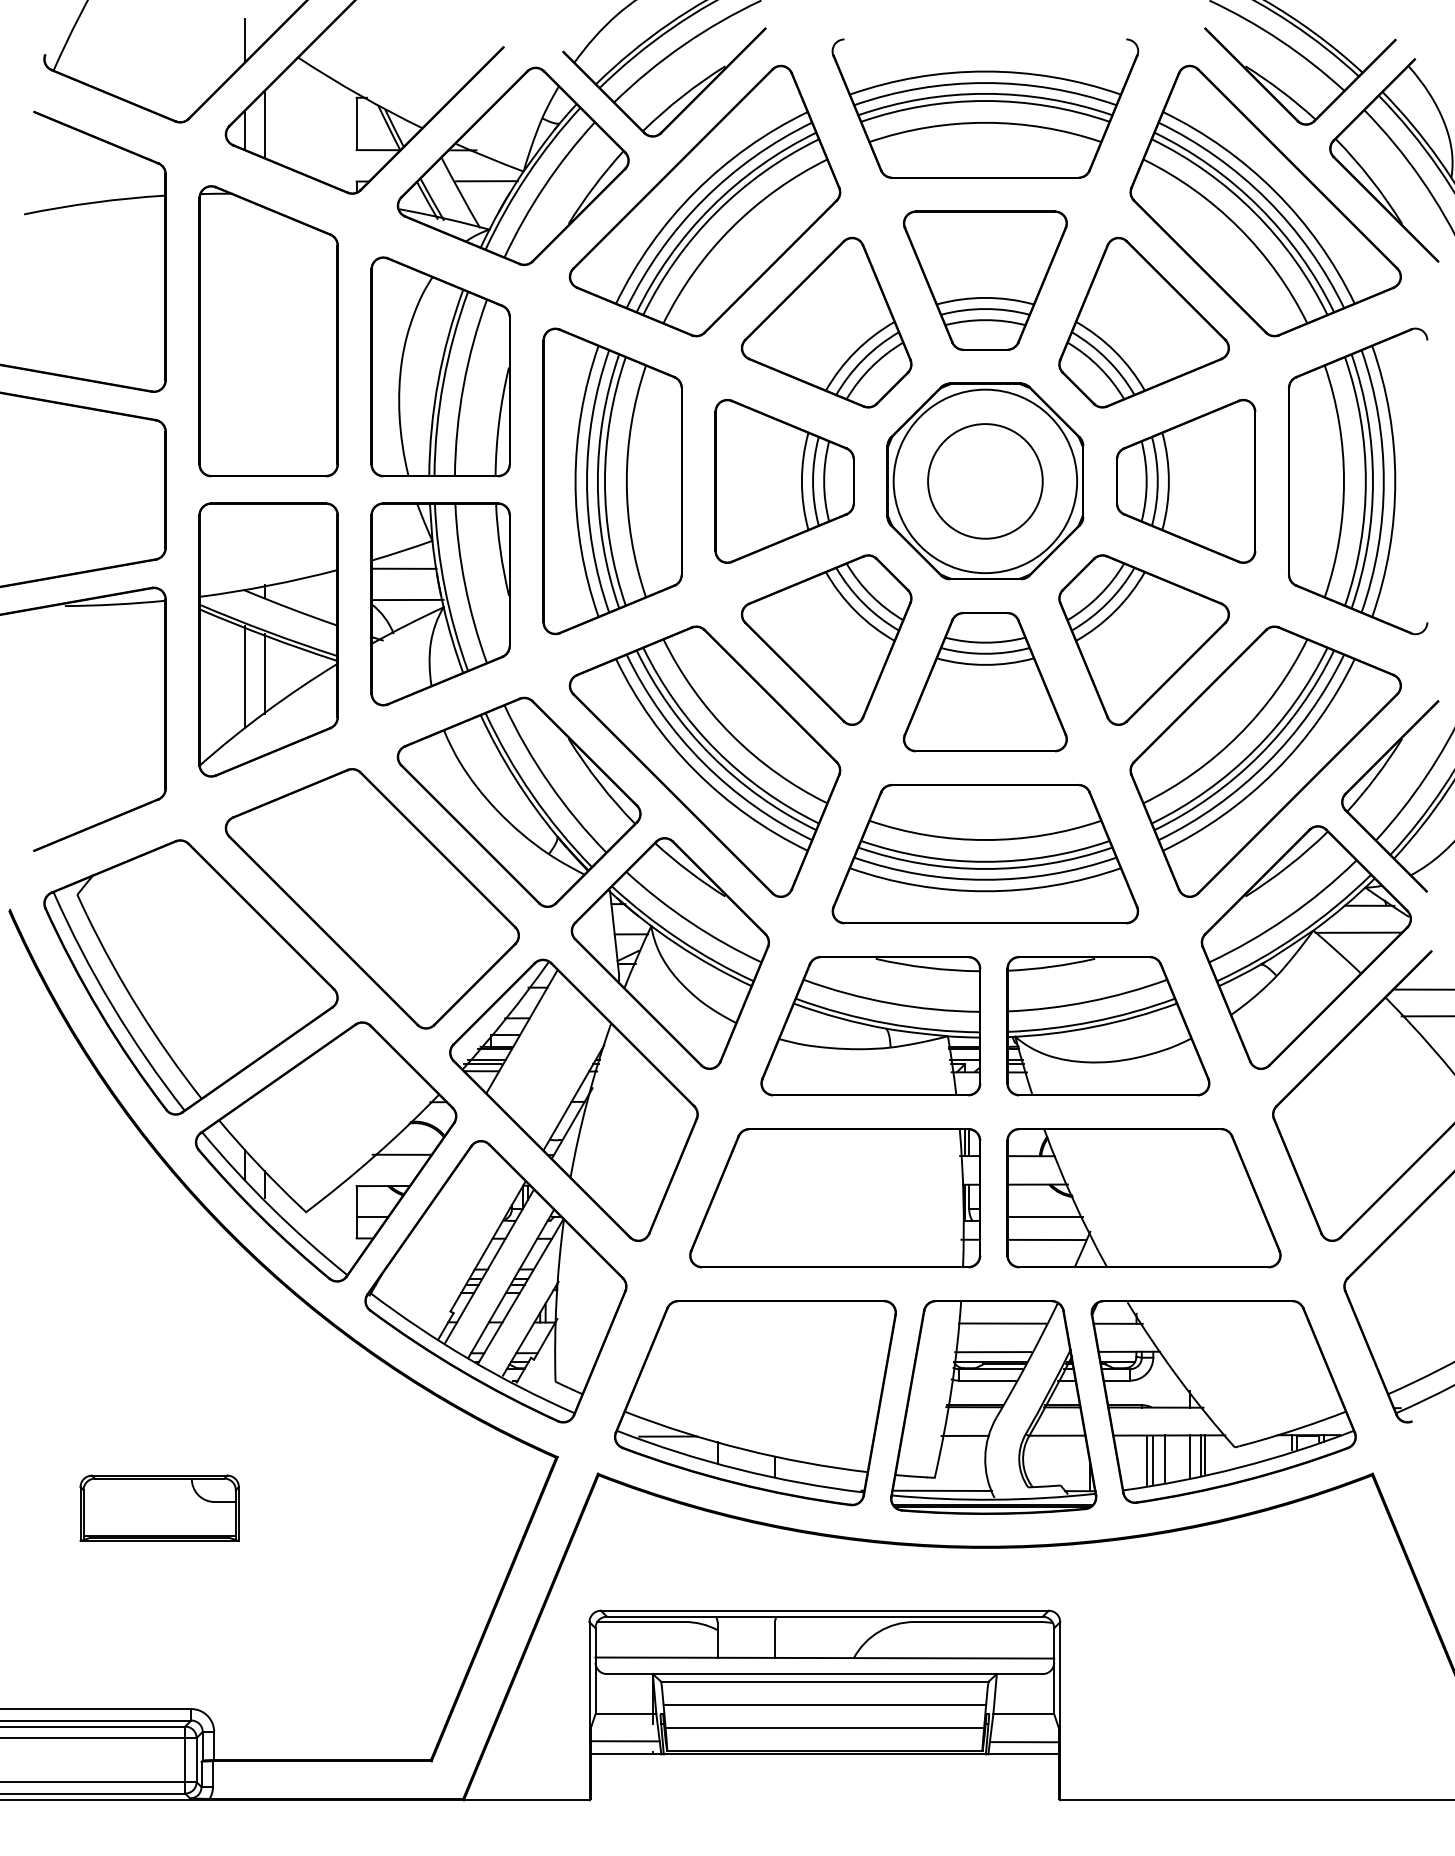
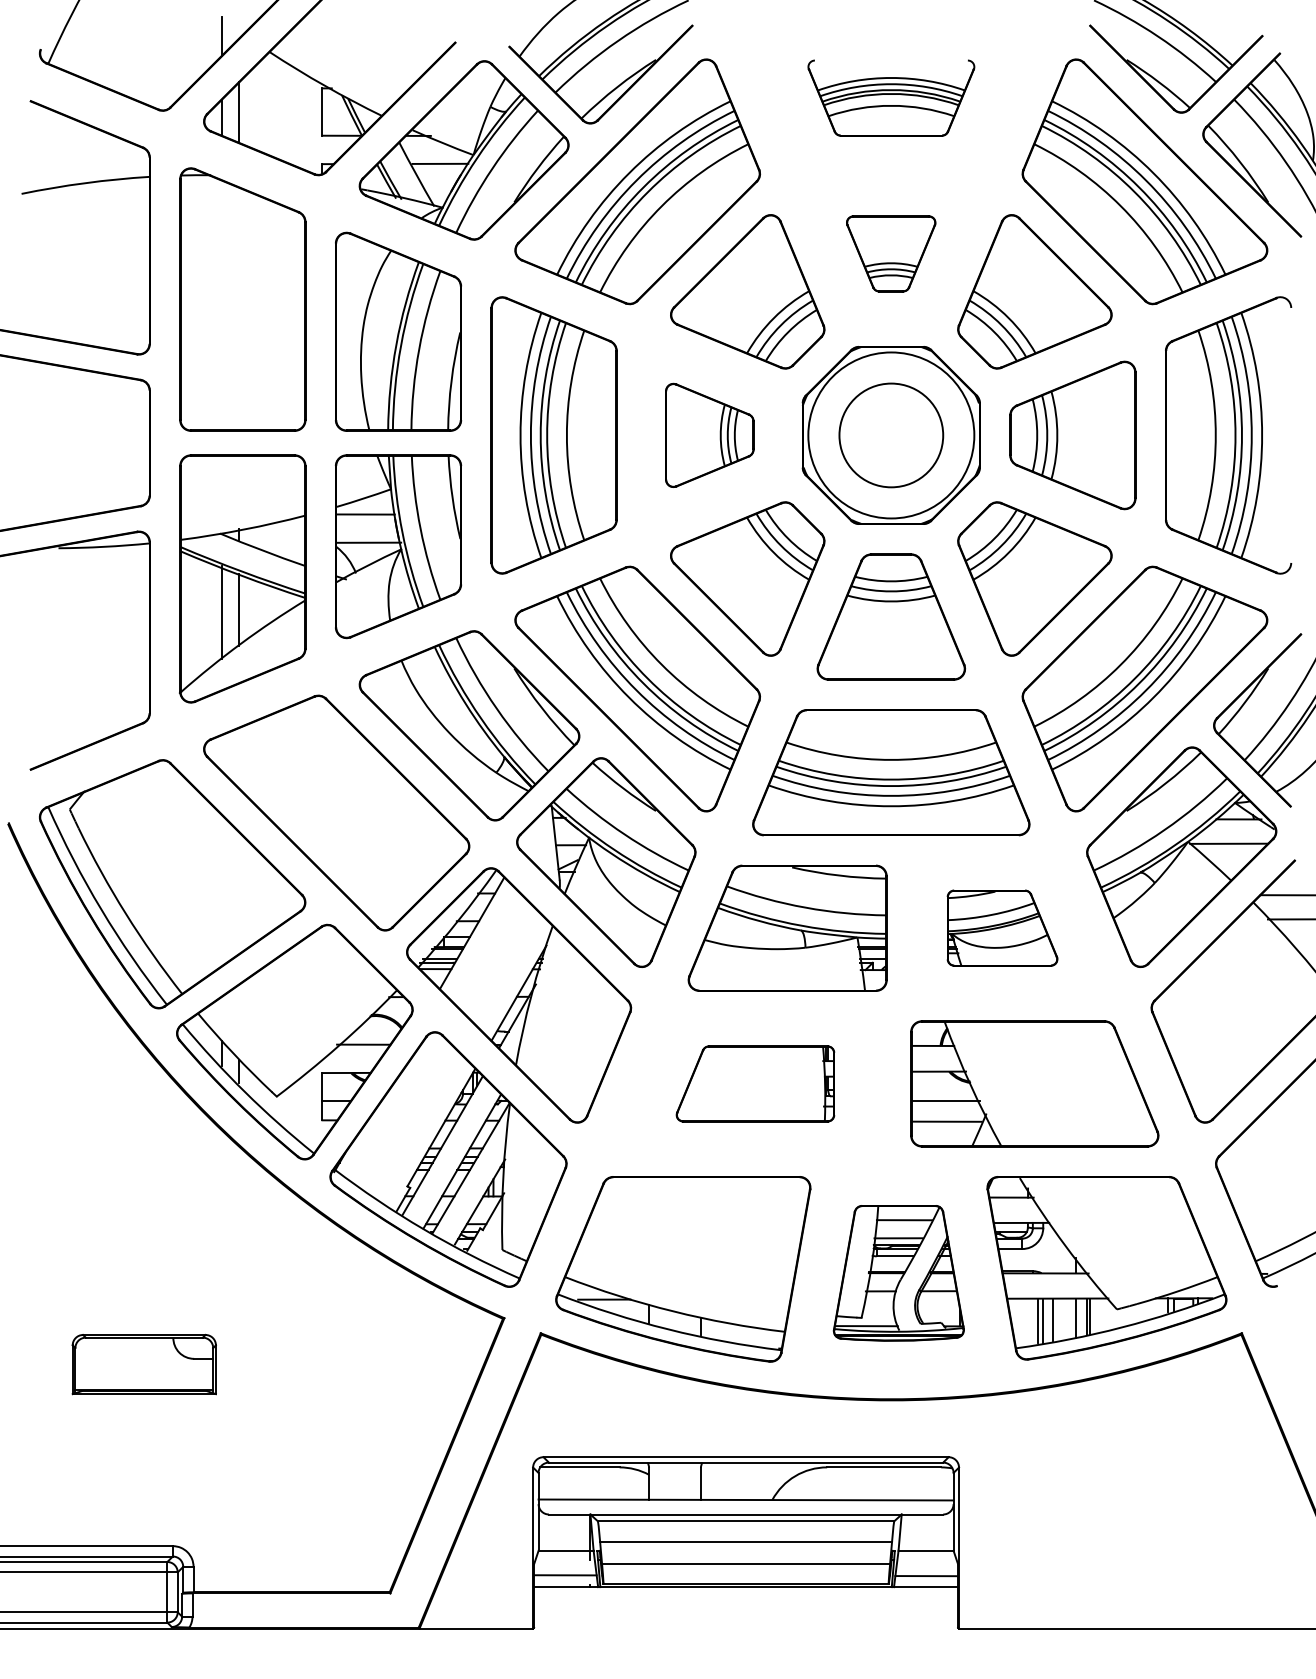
part: (985, 107) -> (891, 97), size x0.6
part: (984, 280) -> (890, 253), size x0.6
part: (784, 481) -> (709, 435), size x0.7
part: (1108, 1025) -> (1002, 927), size x0.6
part: (835, 1197) -> (755, 1083), size x0.6
part: (993, 1407) -> (898, 1273), size x0.7

